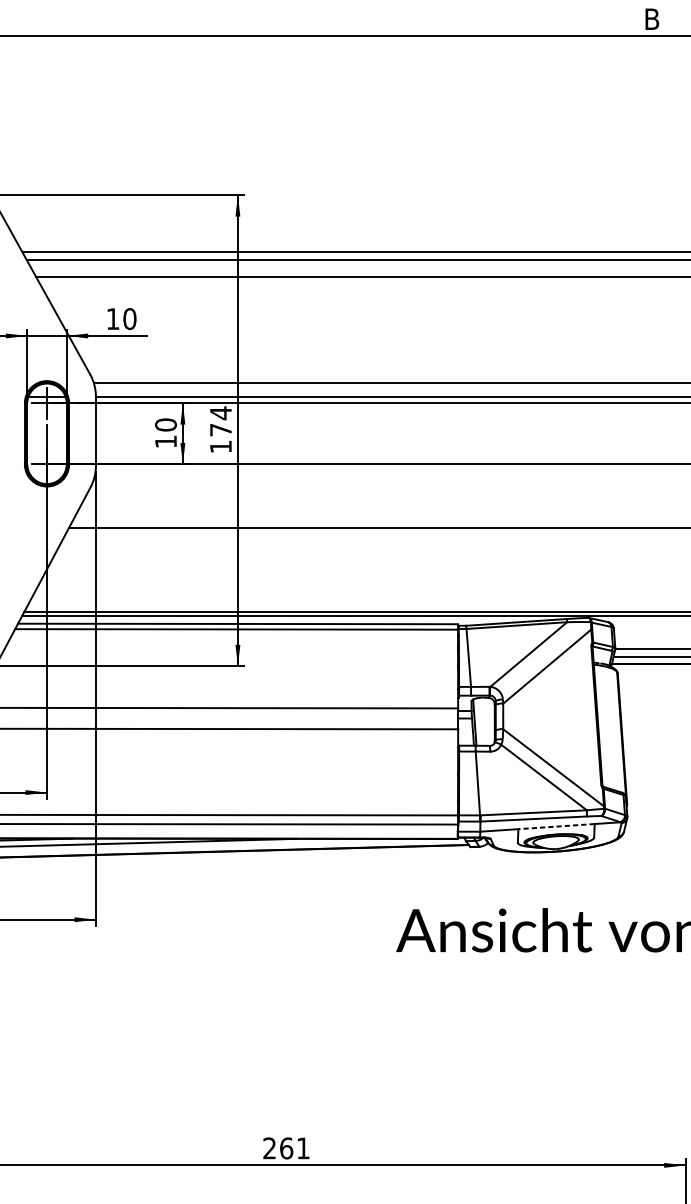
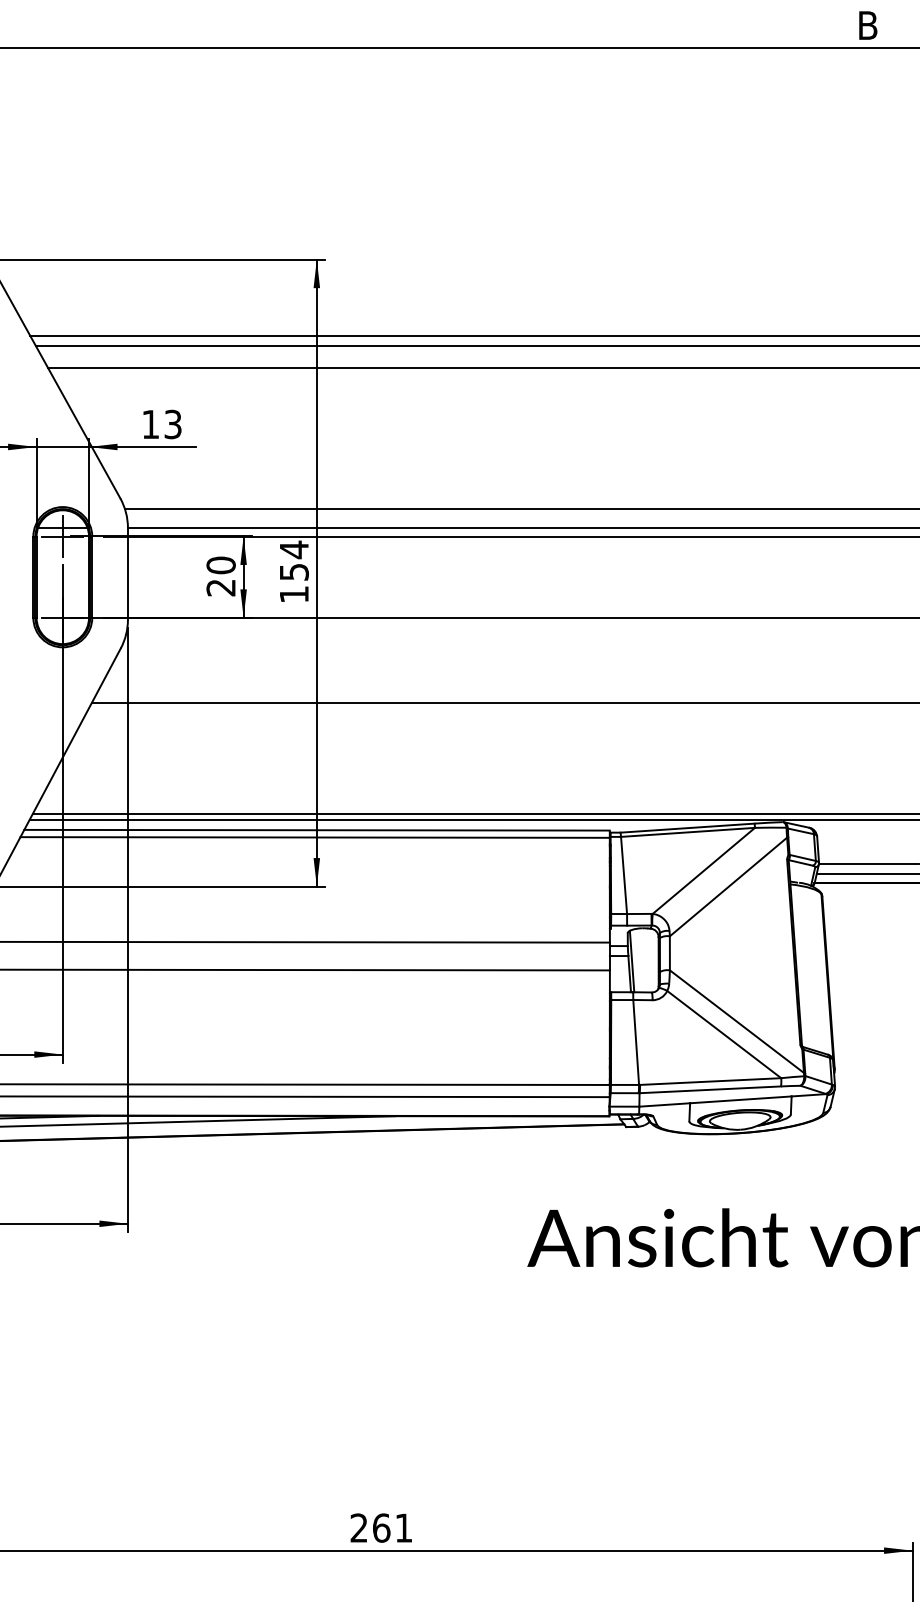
text: (129, 319) -> (172, 424), 10 -> 13
text: (221, 430) -> (294, 572), 174 -> 154
text: (165, 441) -> (220, 587), 10 -> 20
line: (556, 826) -> (740, 1099), dashed -> solid

